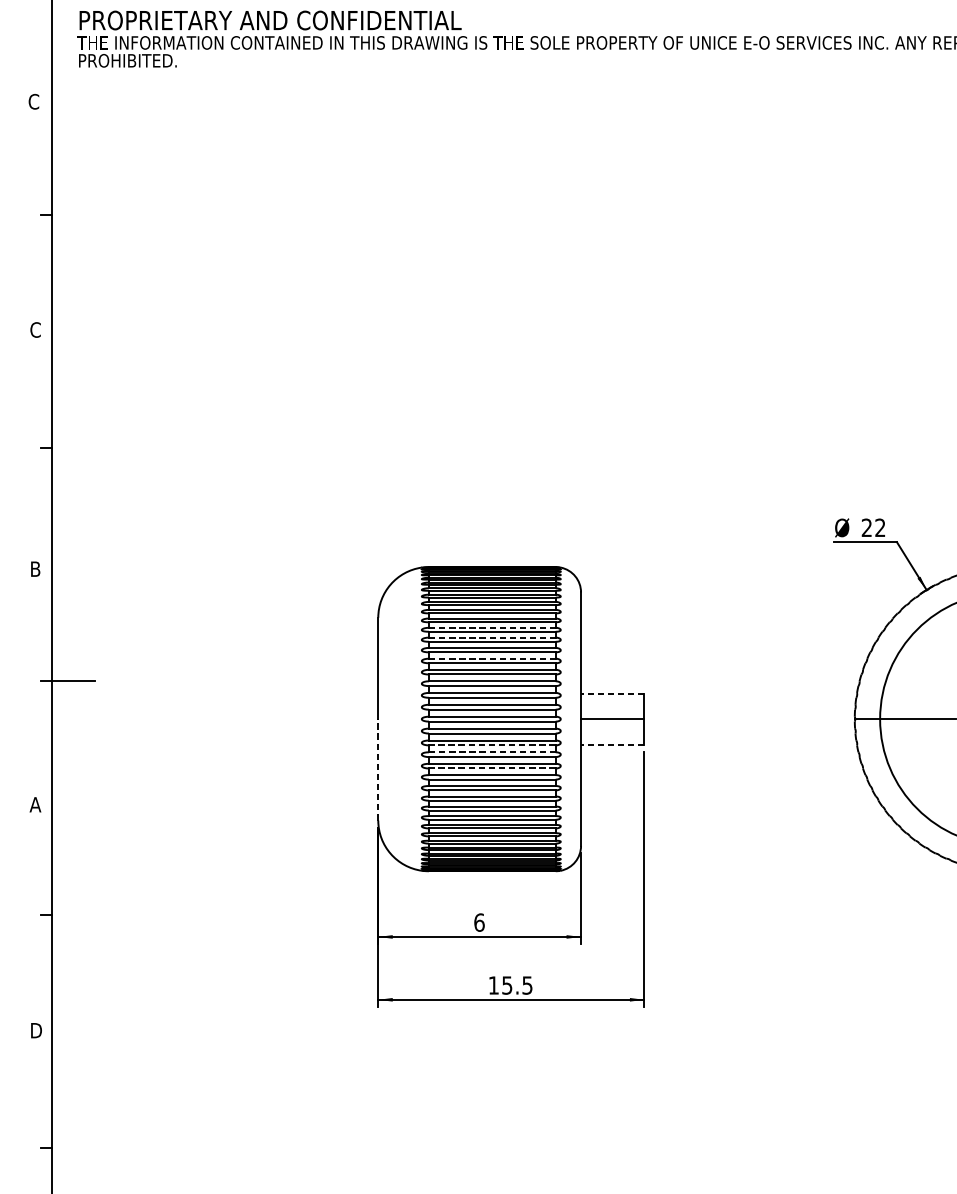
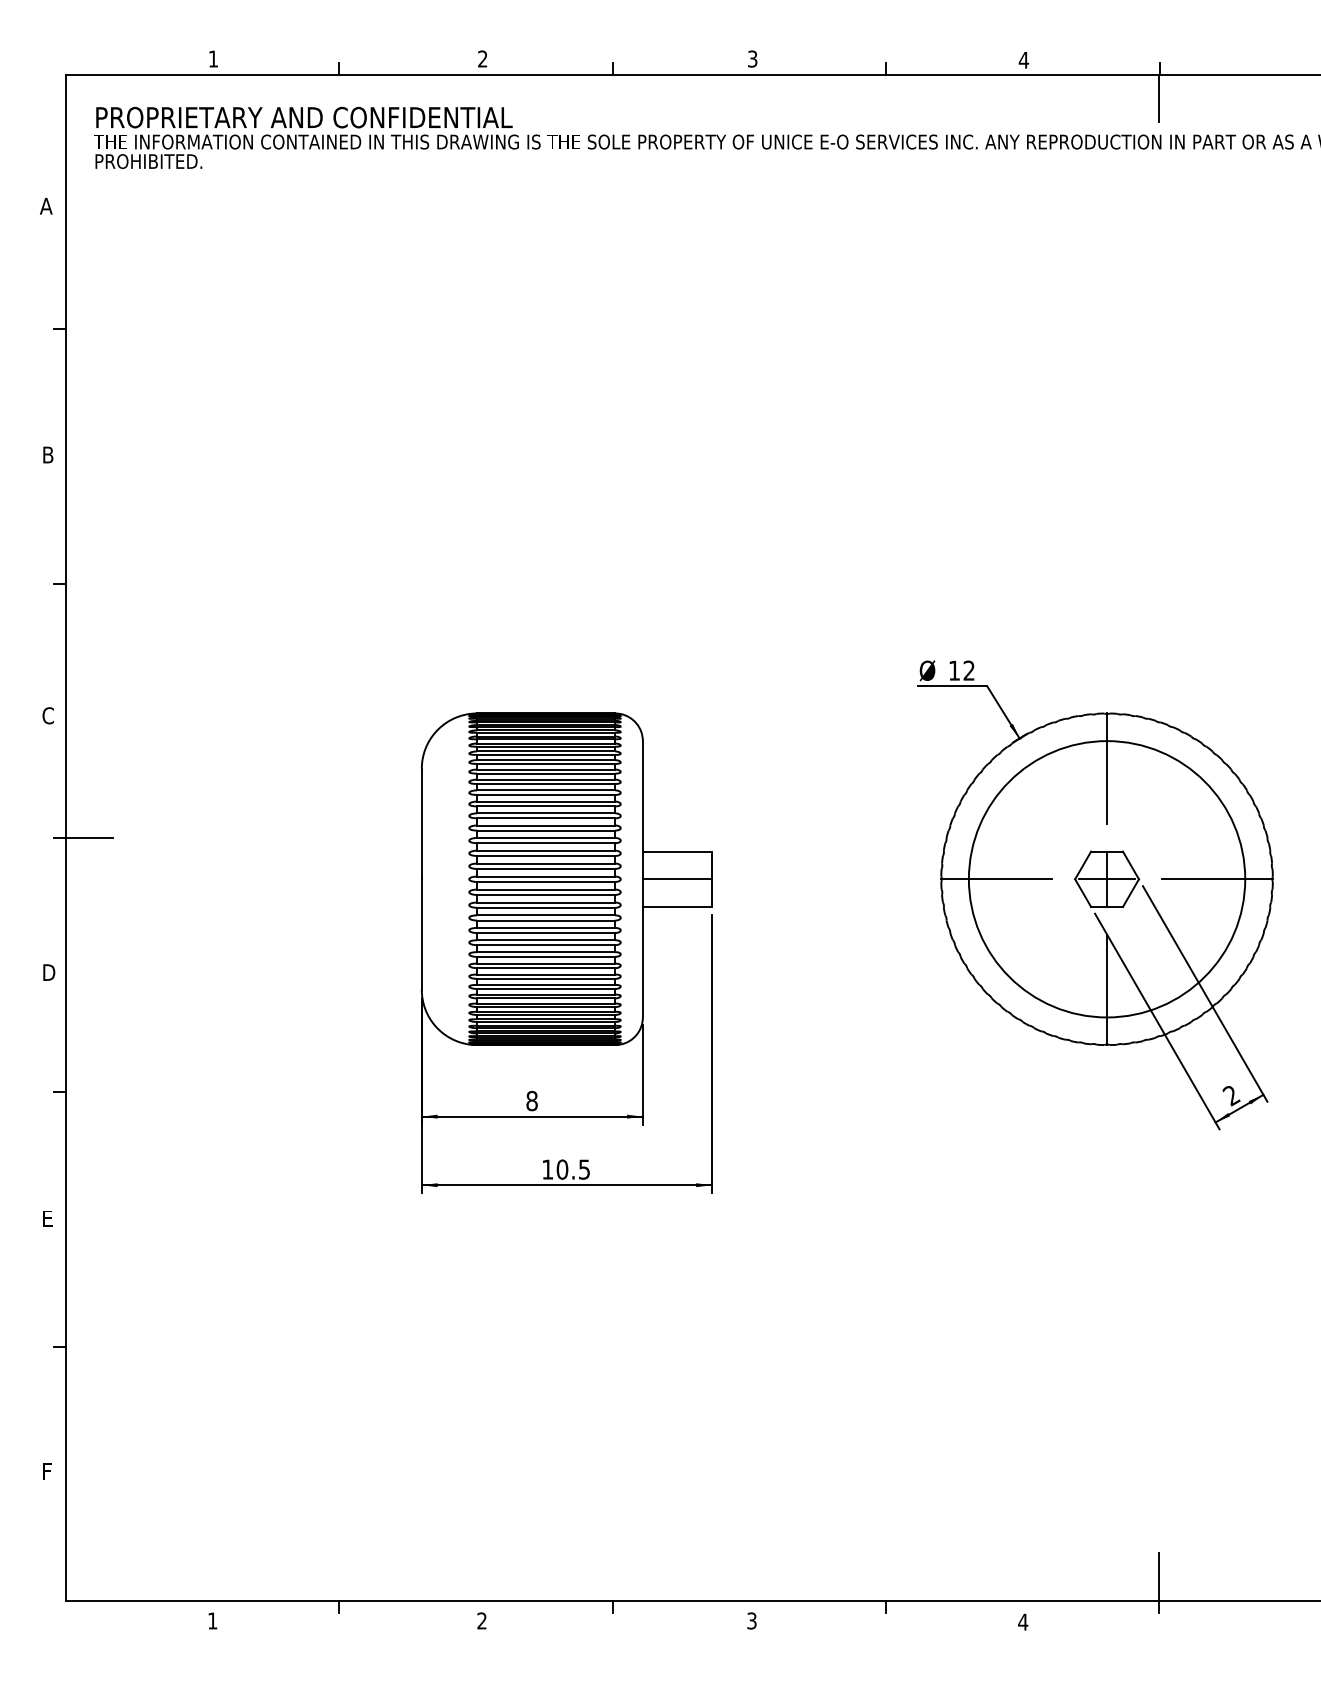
text: (34, 101) -> (46, 205), C -> A
text: (34, 329) -> (47, 454), C -> B
text: (866, 527) -> (954, 670), 22 -> 12
text: (34, 568) -> (47, 715), B -> C
line: (492, 627) -> (546, 779), dashed -> solid
line: (492, 637) -> (546, 790), dashed -> solid
line: (492, 658) -> (546, 813), dashed -> solid
line: (612, 693) -> (677, 851), dashed -> solid
line: (612, 744) -> (677, 906), dashed -> solid
line: (491, 745) -> (545, 907), dashed -> solid
line: (492, 752) -> (546, 915), dashed -> solid
line: (491, 768) -> (545, 933), dashed -> solid
line: (377, 769) -> (421, 934), dashed -> solid
text: (35, 804) -> (48, 972), A -> D
text: (478, 923) -> (531, 1101), 6 -> 8
text: (507, 985) -> (562, 1169), 15.5 -> 10.5
text: (36, 1030) -> (49, 1218), D -> E

